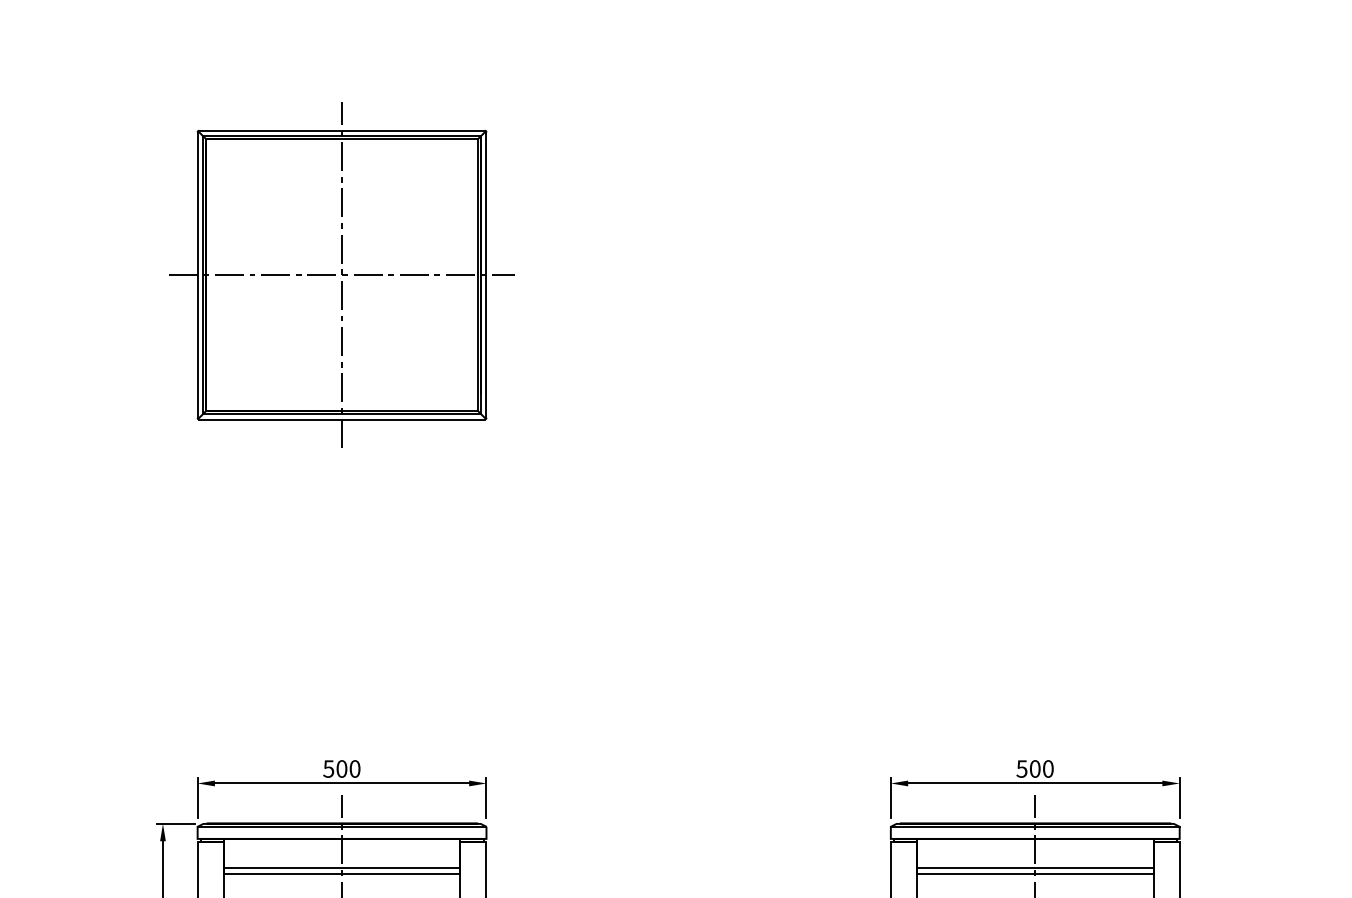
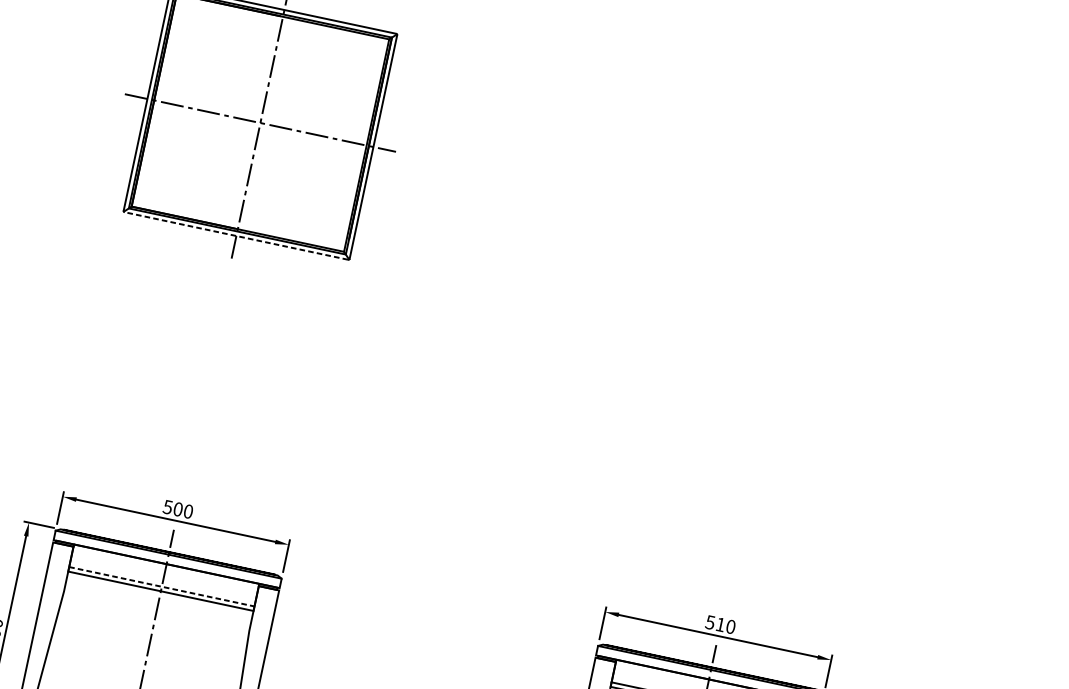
line: (342, 419) -> (236, 236), solid -> dashed
text: (1035, 768) -> (720, 624), 500 -> 510
line: (342, 867) -> (162, 586), solid -> dashed

